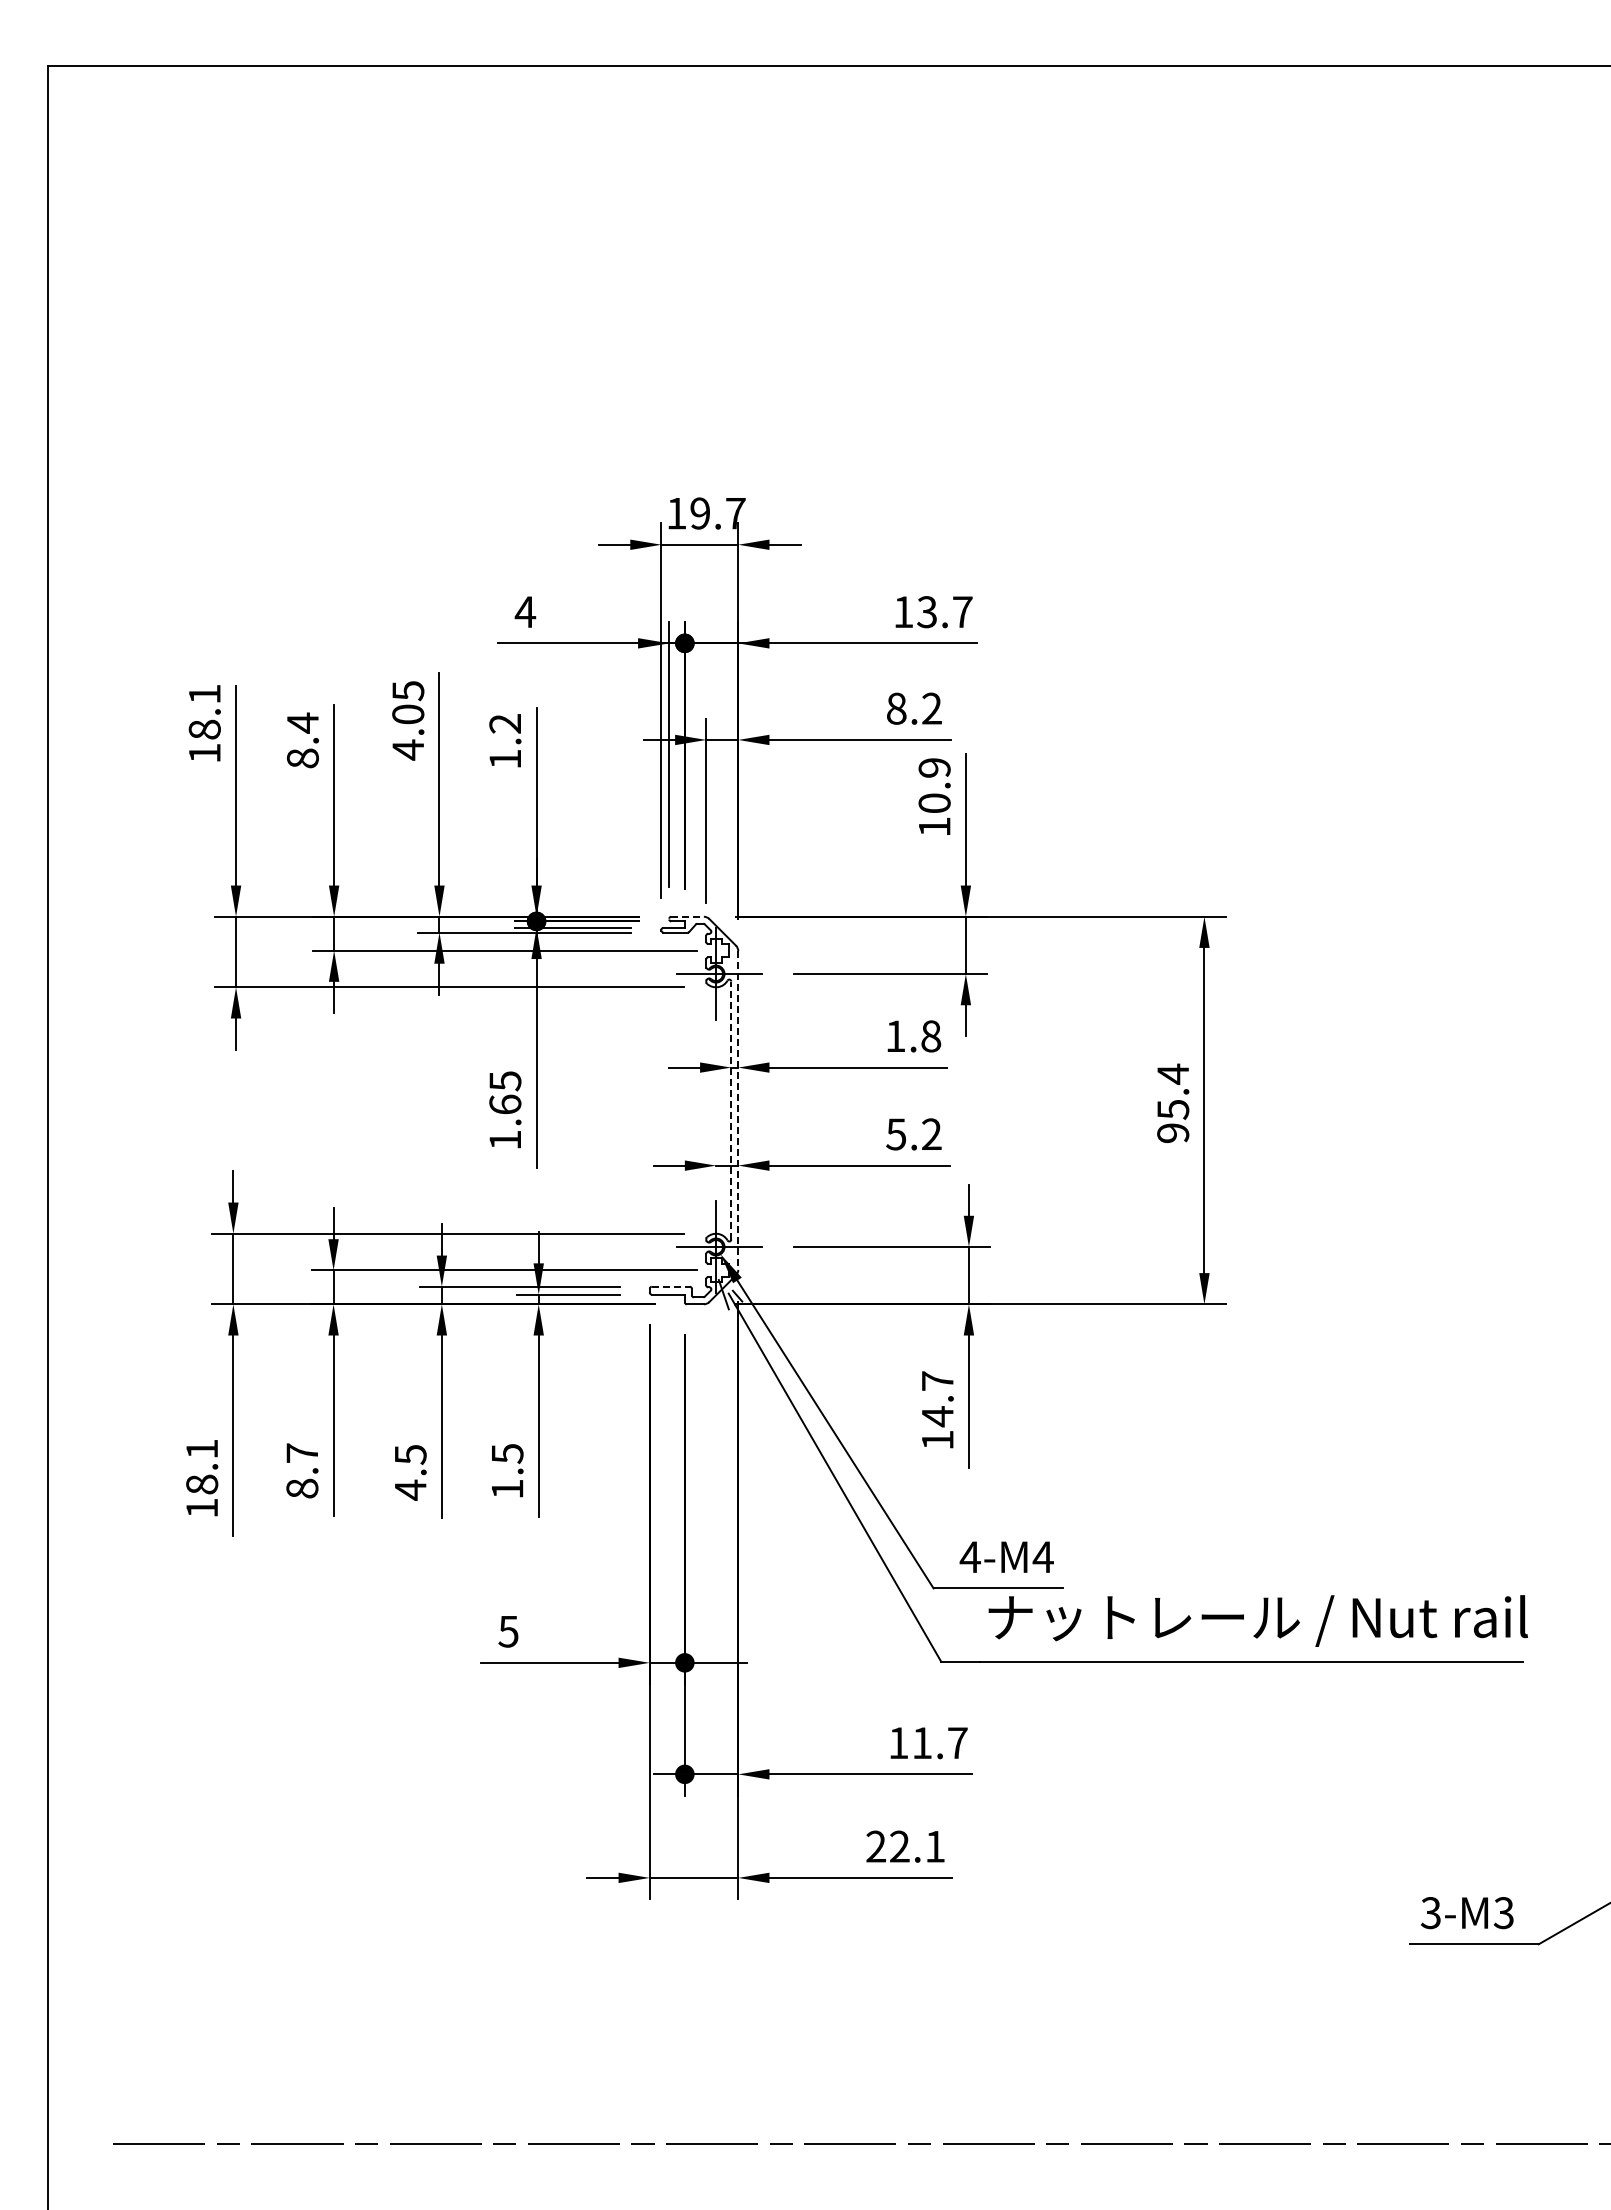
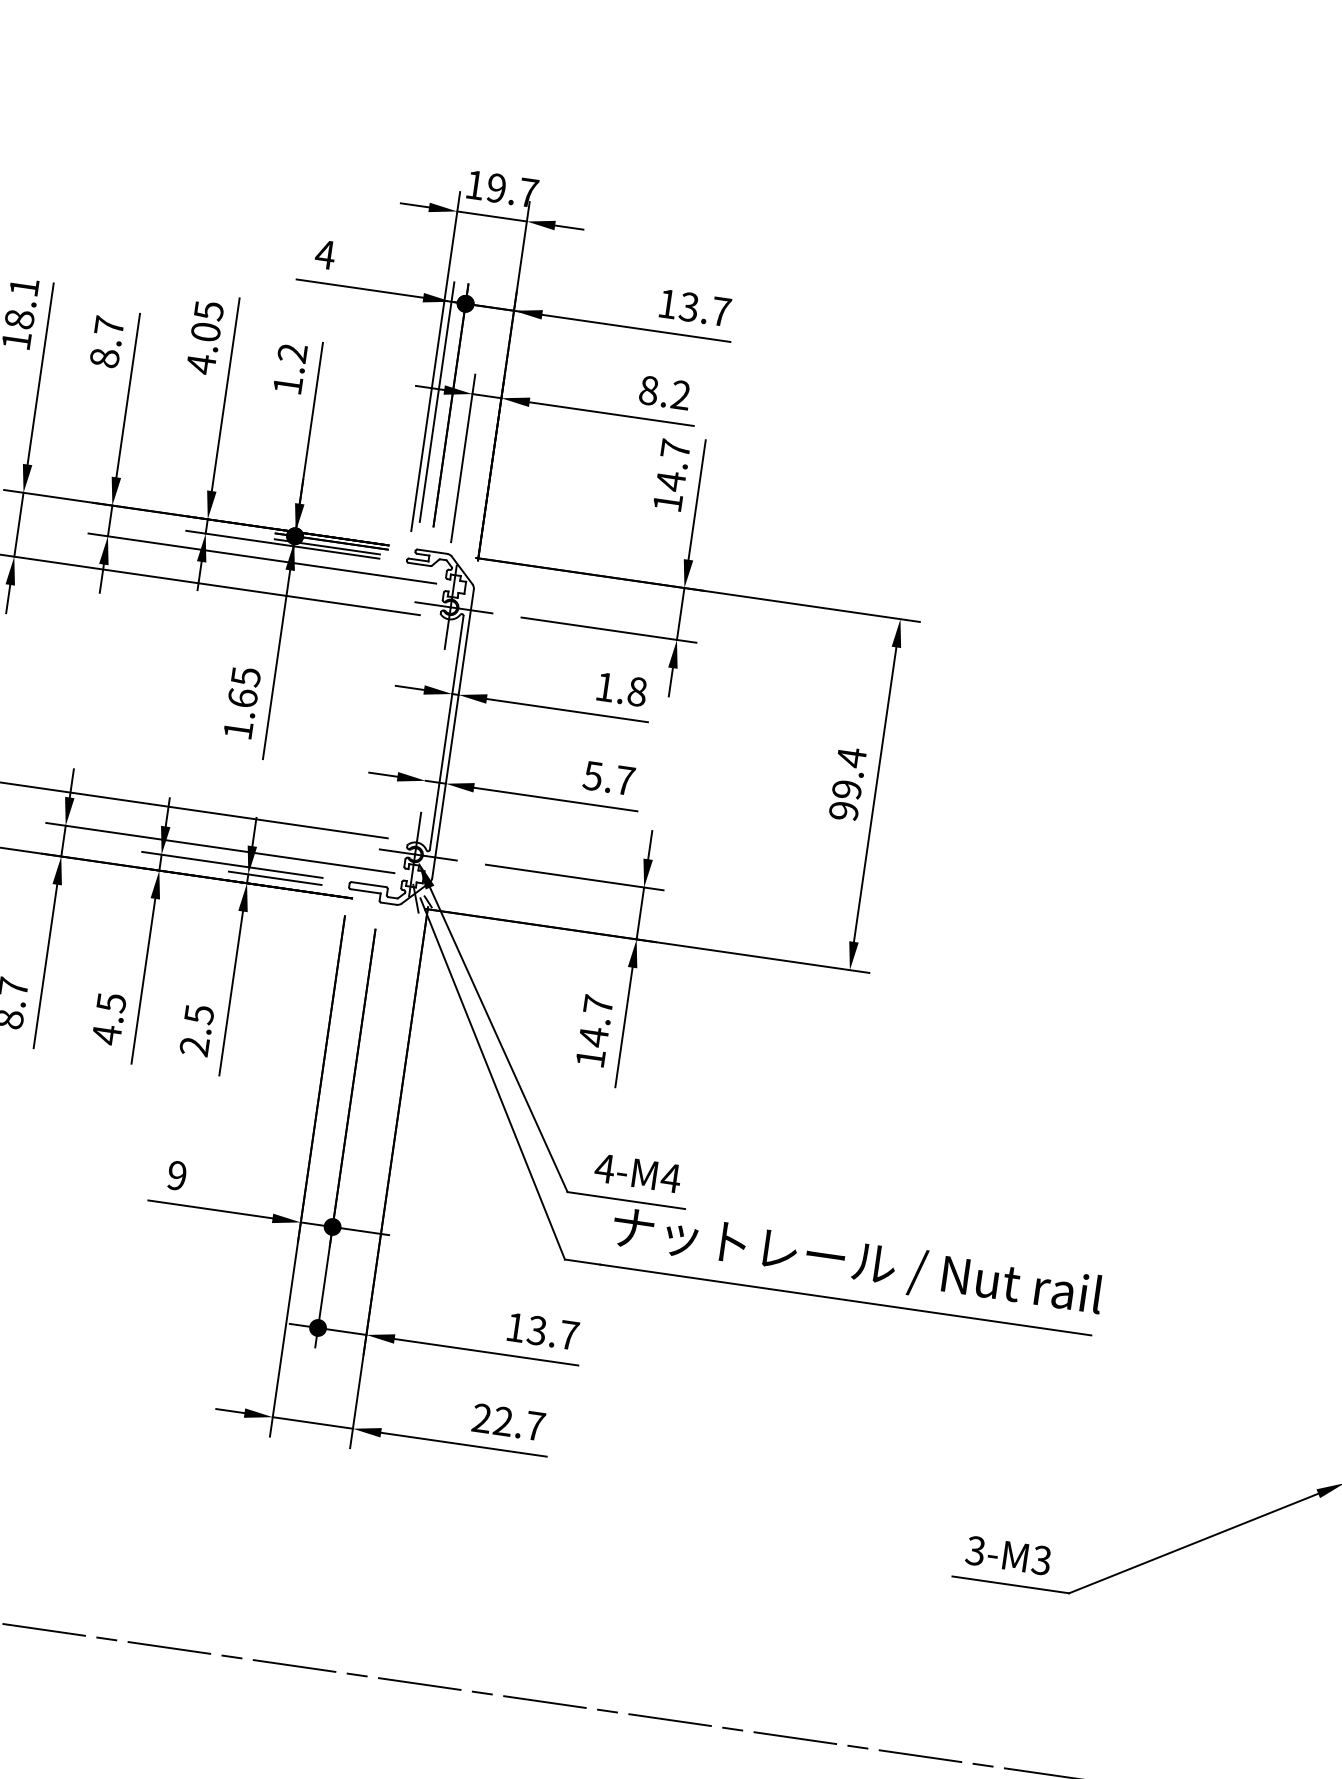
text: (302, 722) -> (109, 325), 8.4 -> 8.7
text: (934, 786) -> (673, 466), 10.9 -> 14.7
line: (688, 916) -> (433, 551), dashed -> solid
text: (1173, 1109) -> (847, 789), 95.4 -> 99.4
line: (731, 1110) -> (446, 732), dashed -> solid
line: (738, 1111) -> (453, 734), dashed -> solid
text: (931, 1133) -> (625, 779), 5.2 -> 5.7
line: (671, 1286) -> (369, 884), dashed -> solid
text: (507, 1488) -> (194, 1045), 1.5 -> 2.5
text: (508, 1631) -> (176, 1175), 5 -> 9
text: (921, 1743) -> (536, 1330), 11.7 -> 13.7
text: (935, 1846) -> (535, 1426), 22.1 -> 22.7

